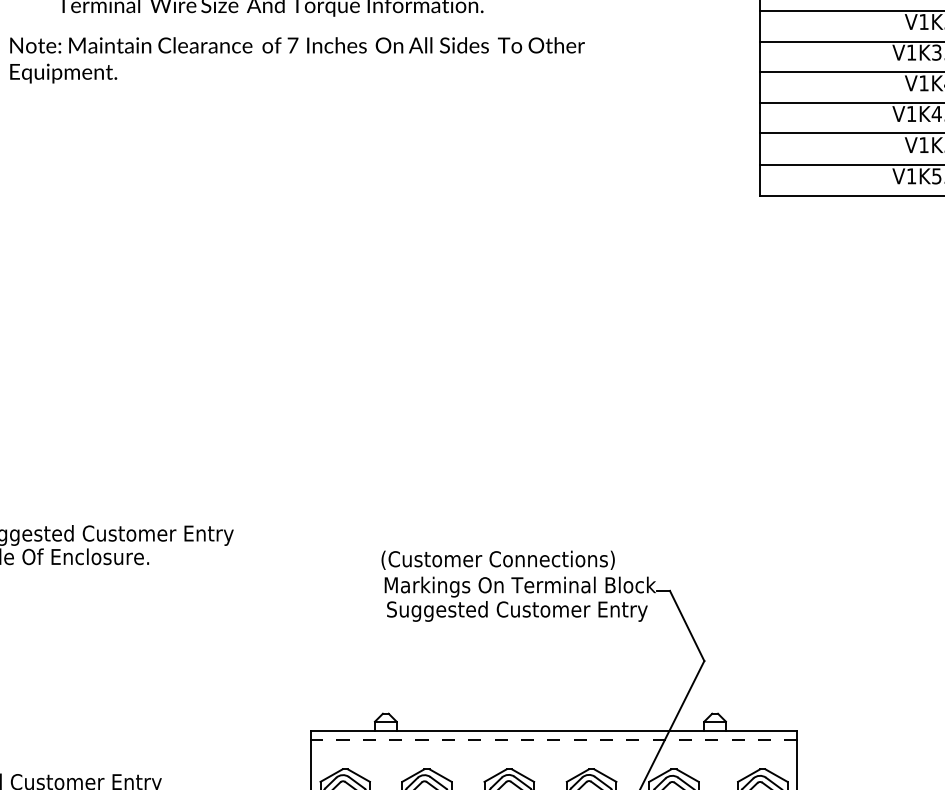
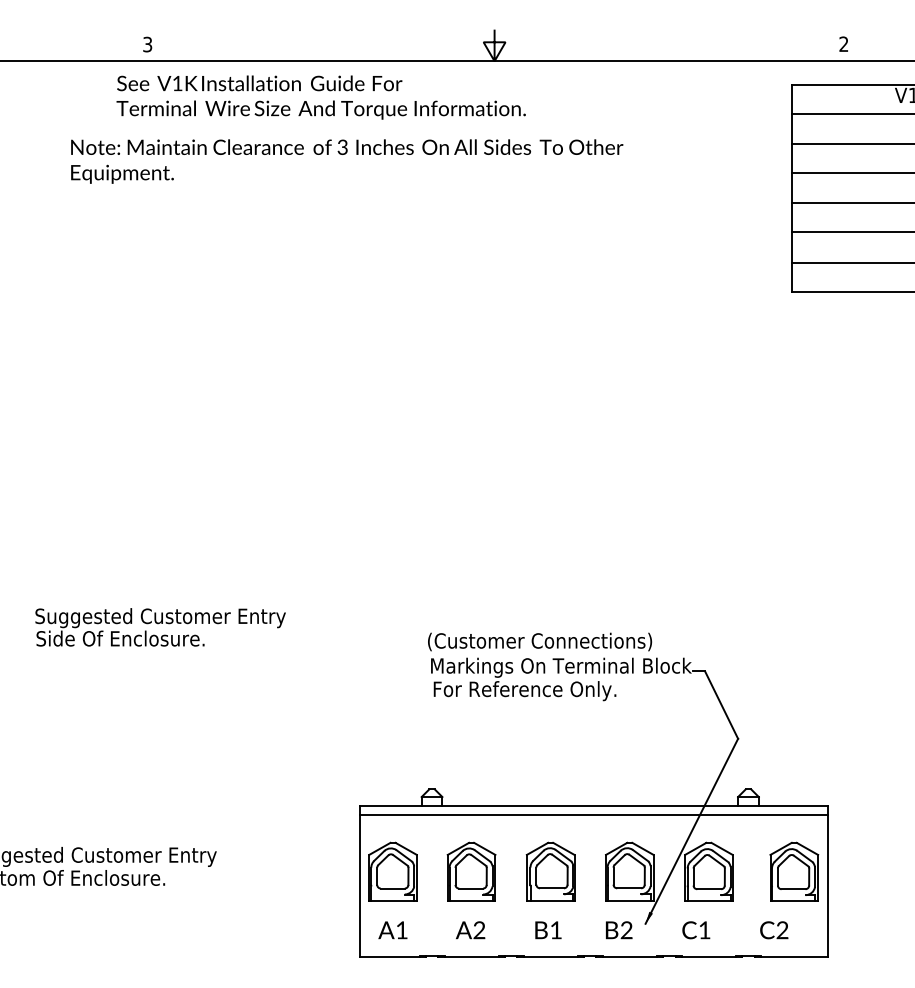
text: (292, 44) -> (342, 146), 7 -> 3
text: (517, 611) -> (558, 691), Suggested Customer Entry -> For Reference Only.
line: (553, 740) -> (593, 815), dashed -> solid

